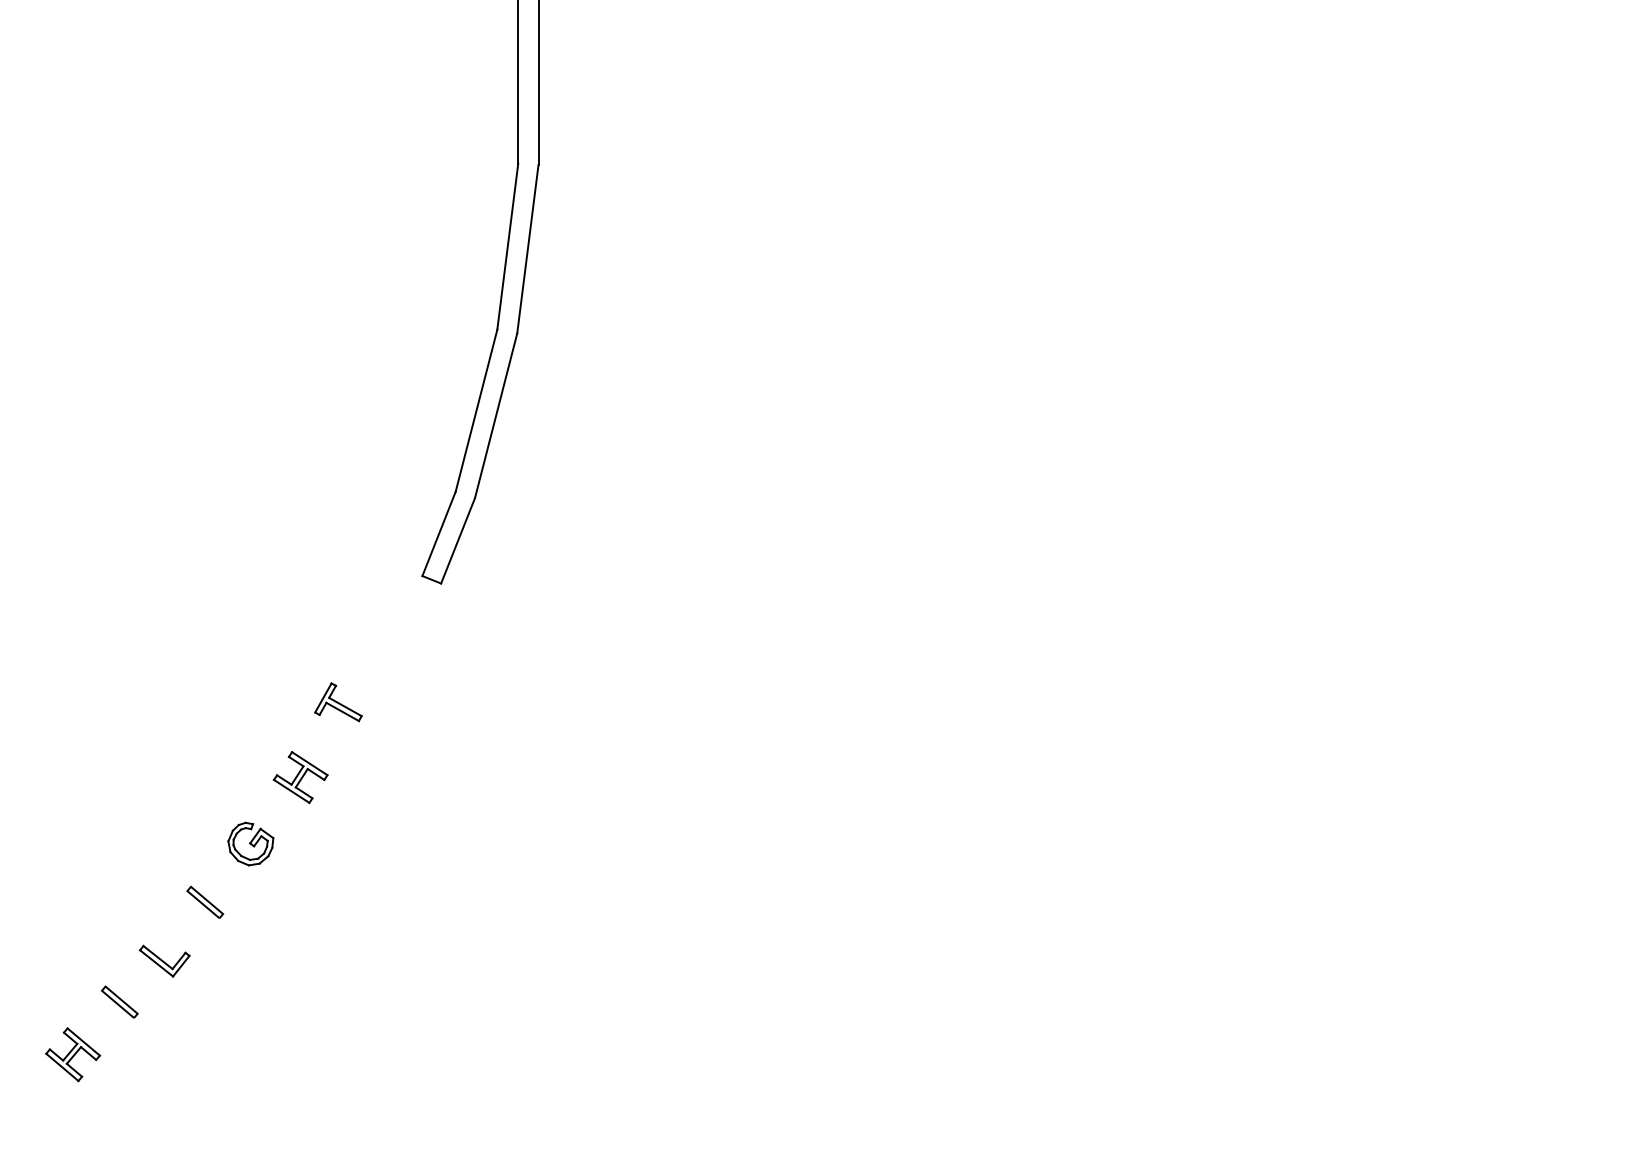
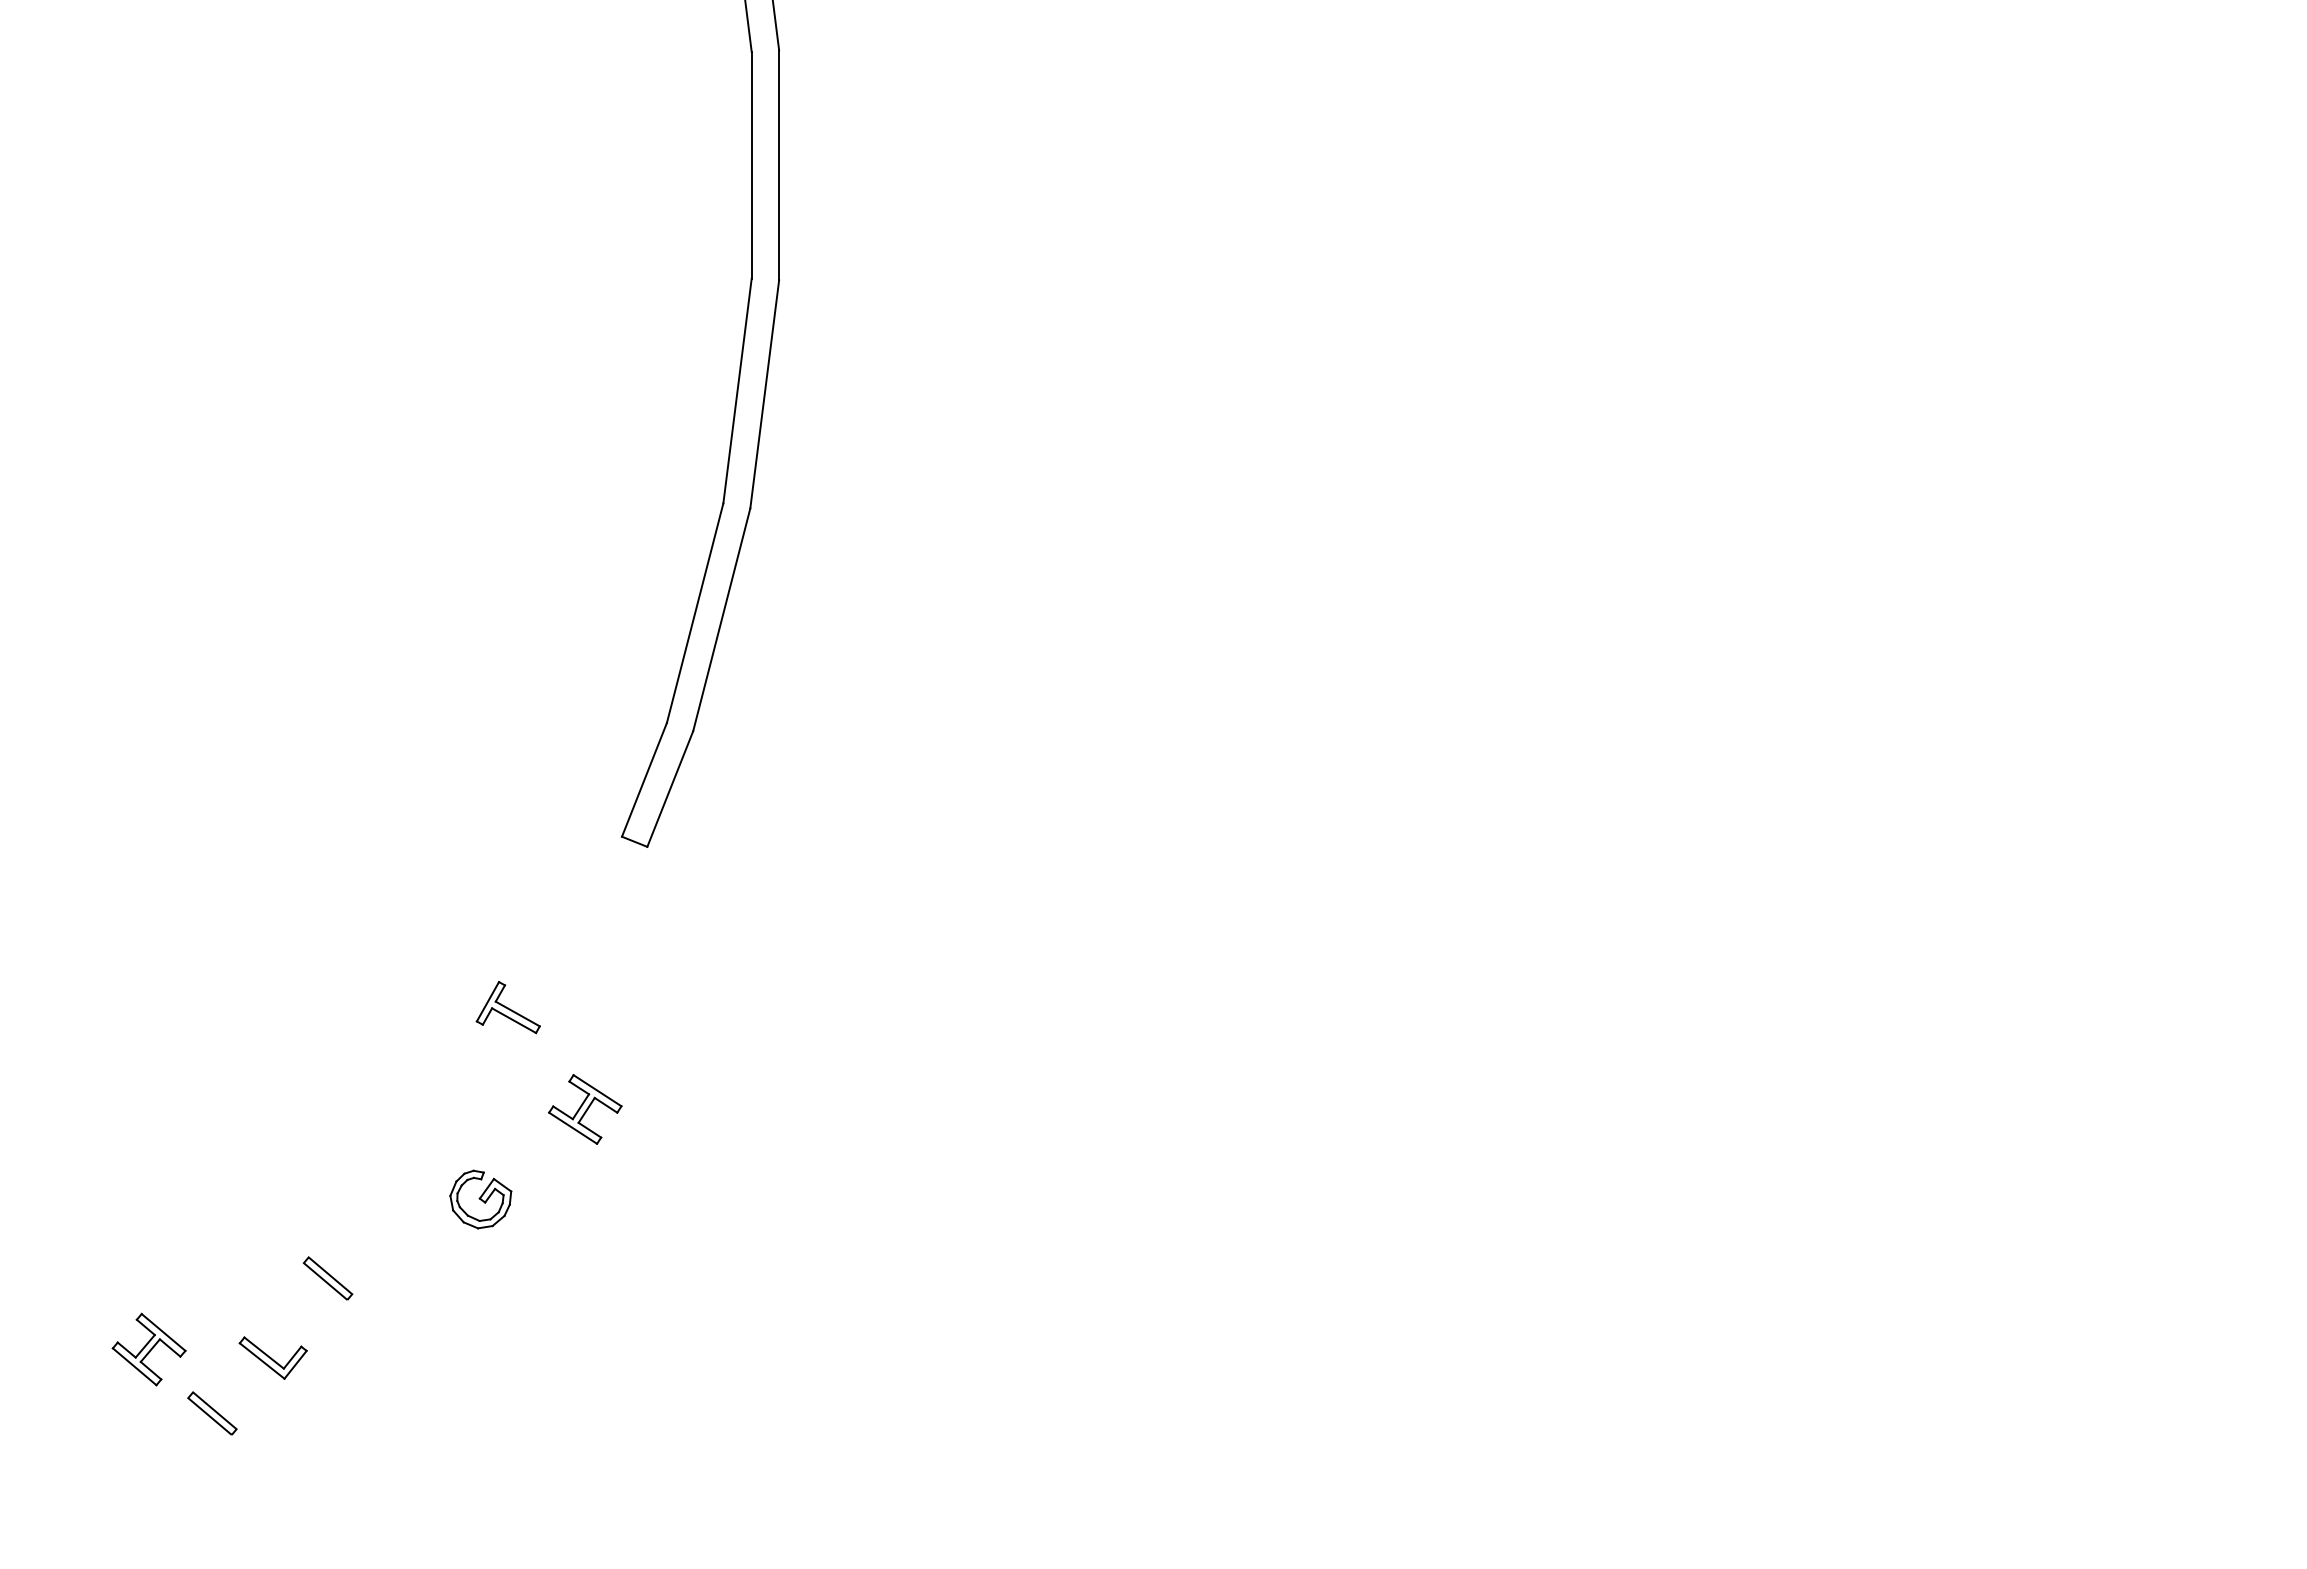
part: (300, 777) -> (585, 1109), moved
part: (250, 844) -> (480, 1199), moved
part: (72, 1054) -> (148, 1349), moved

